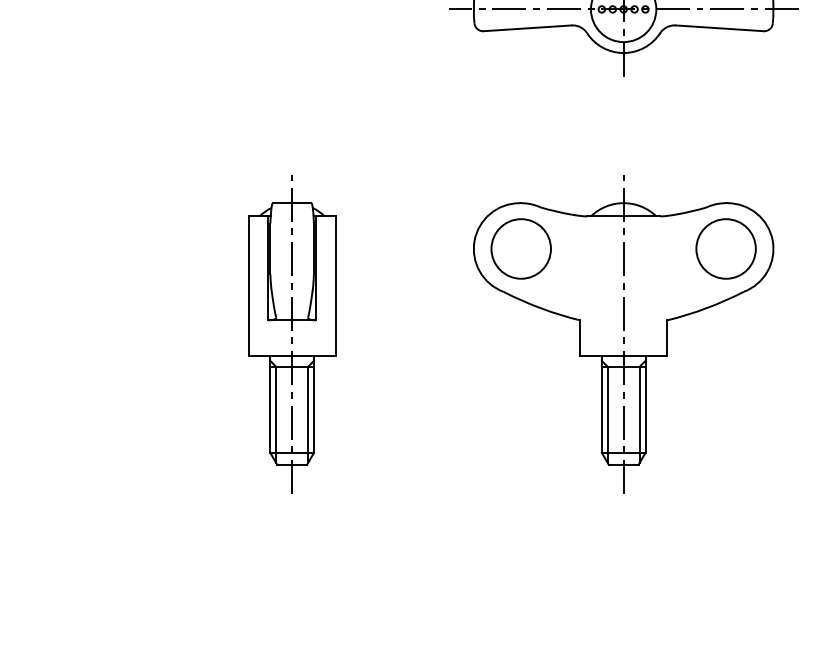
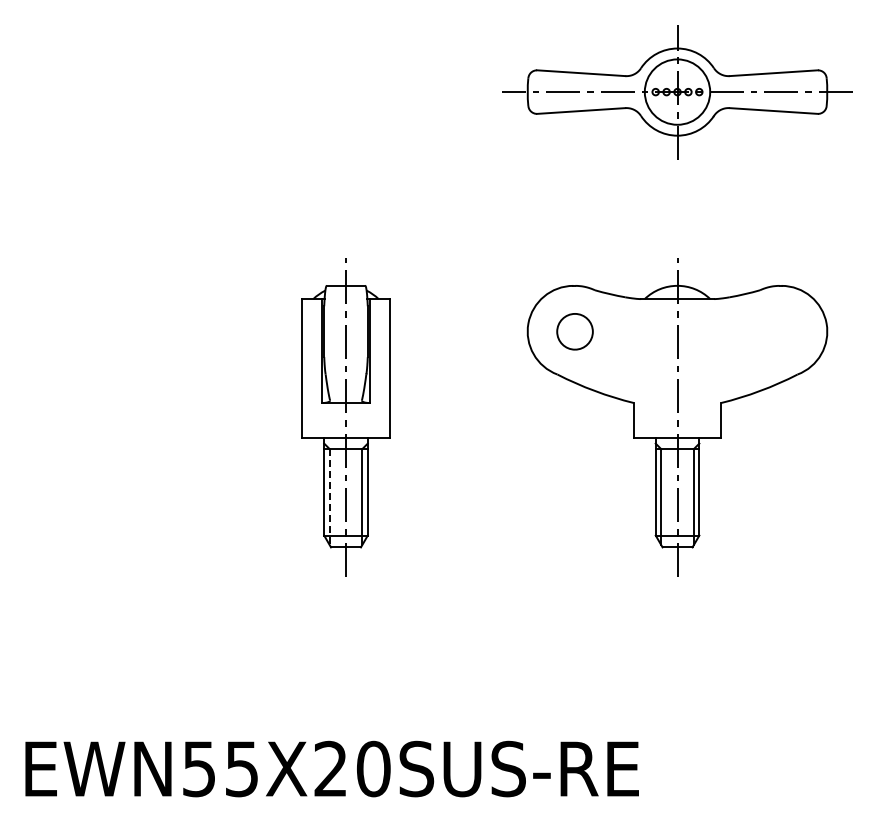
part: (520, 248) -> (574, 331), size x0.6
part: (725, 248) -> (779, 331), removed
line: (275, 414) -> (329, 497), solid -> dashed

